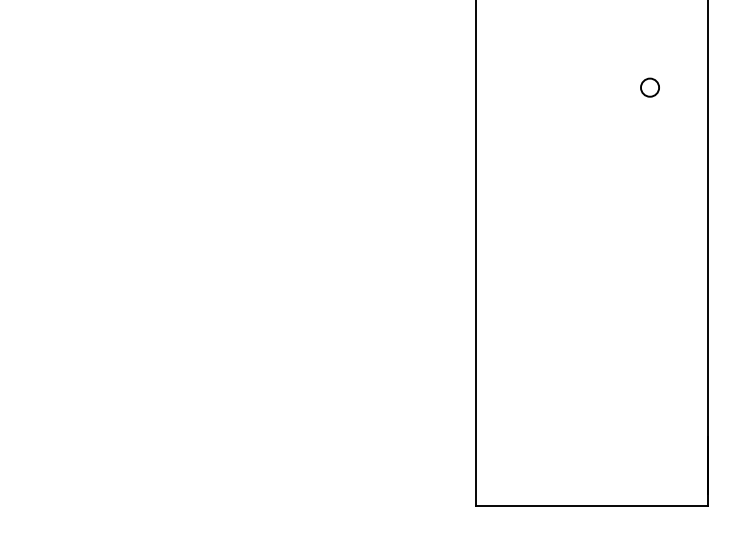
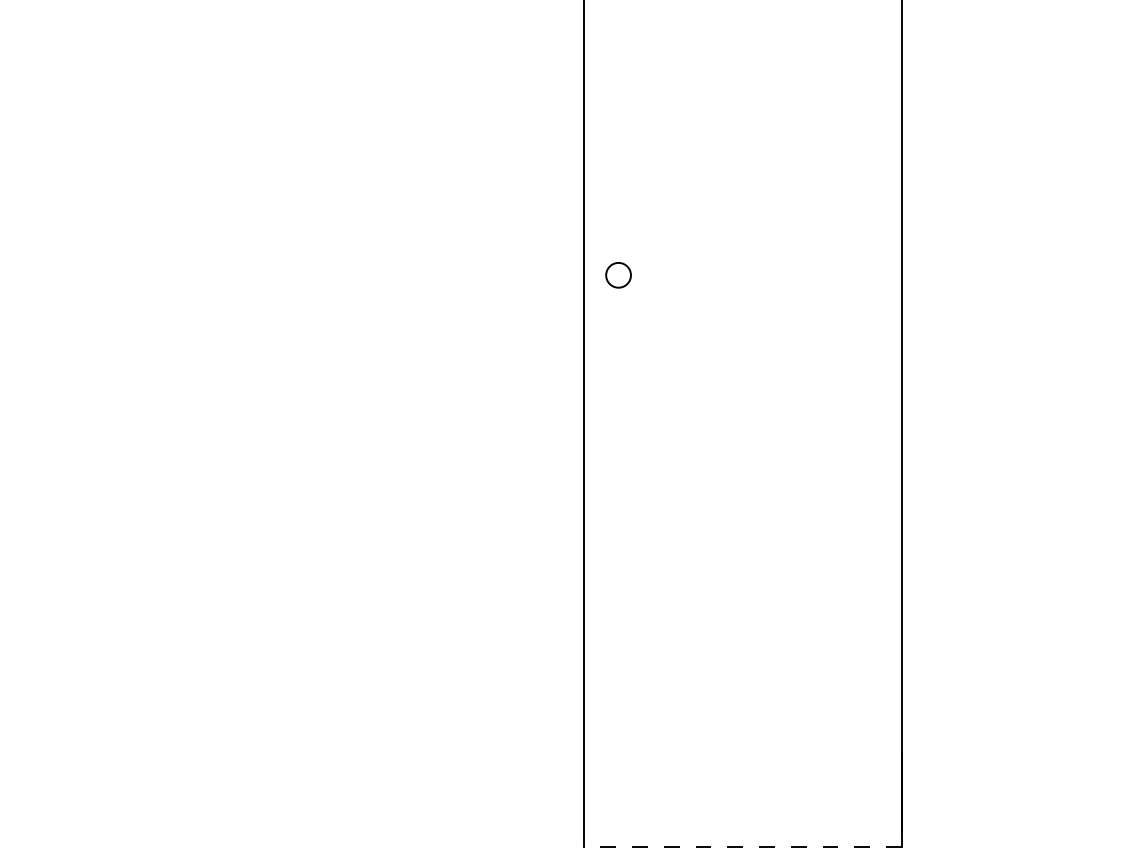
circle: (649, 87) -> (618, 275), moved
line: (592, 505) -> (743, 846), solid -> dashed

